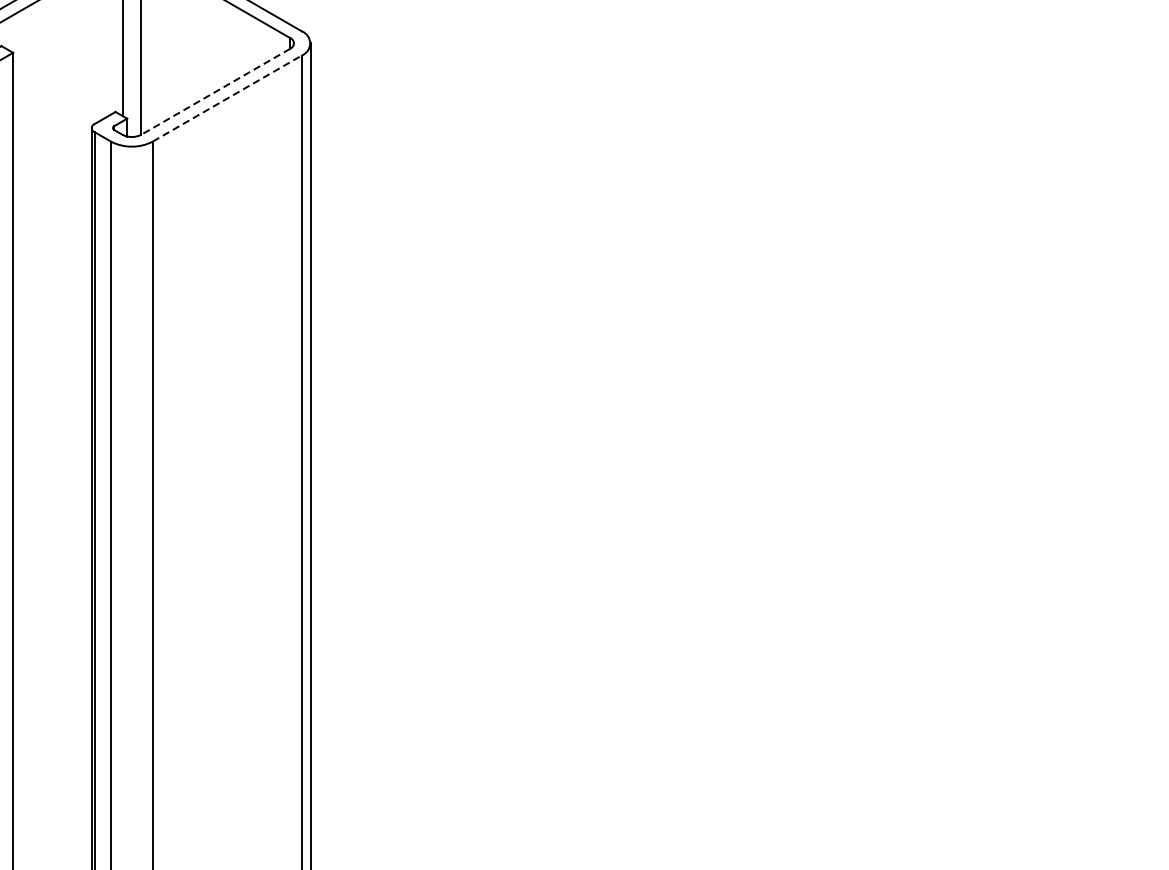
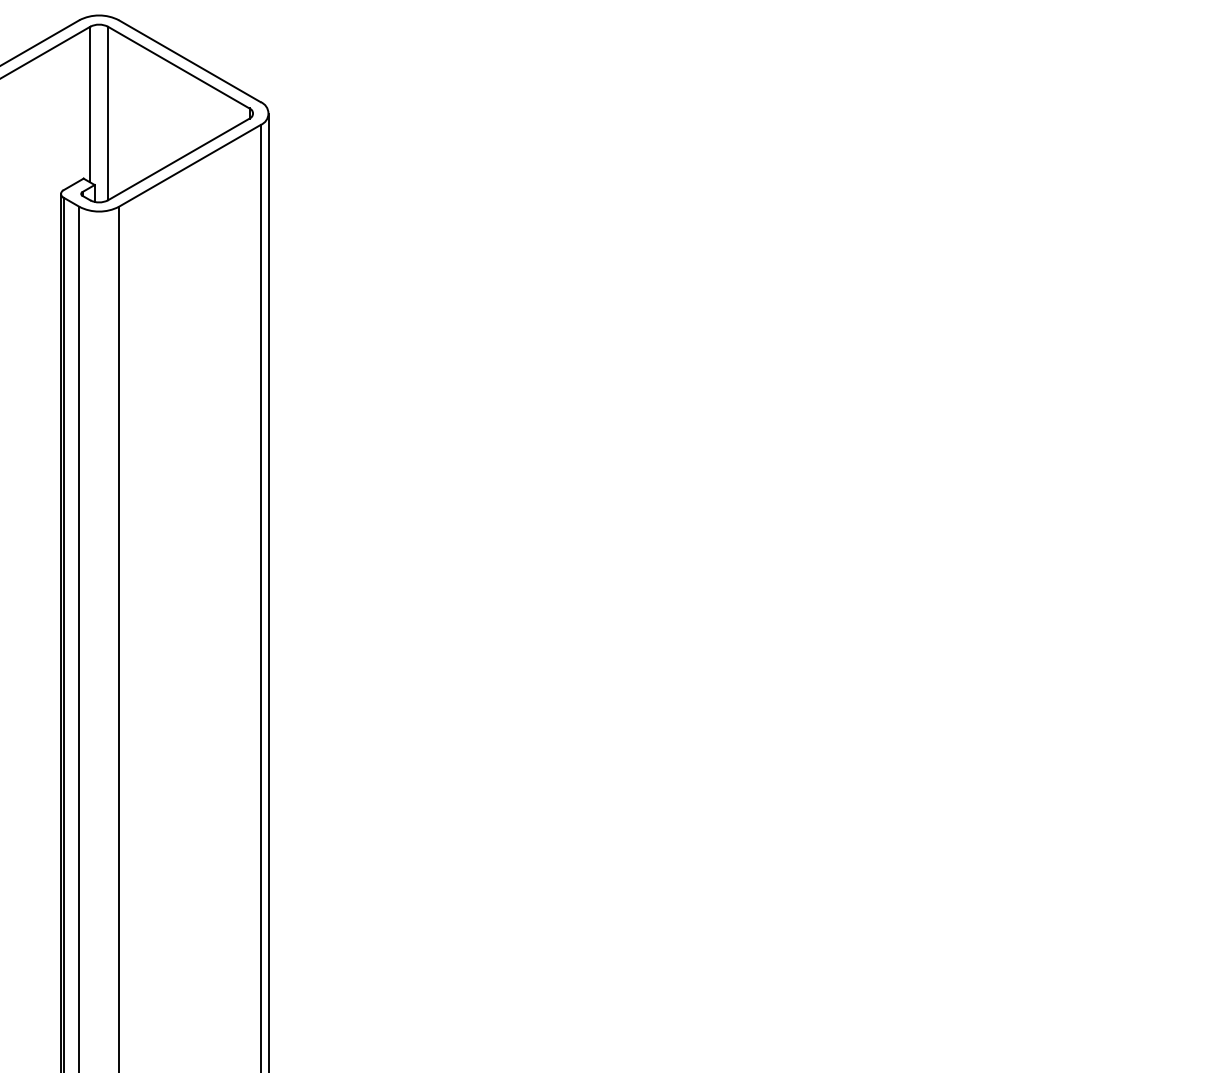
line: (215, 91) -> (178, 159), dashed -> solid
line: (227, 98) -> (189, 165), dashed -> solid

